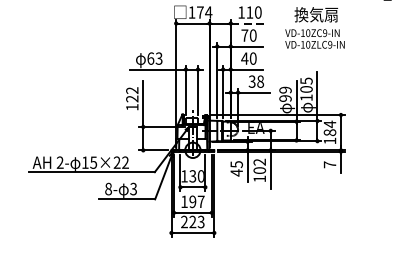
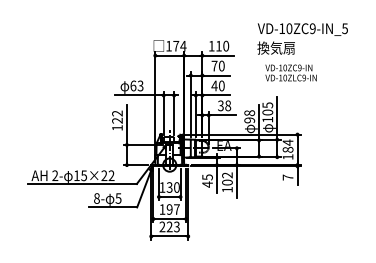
line: (248, 23) -> (217, 55), dashed -> solid
text: (314, 38) -> (290, 72), moved
text: (285, 90) -> (249, 113), 99 -> 98
text: (133, 189) -> (118, 198), 3 -> 5

